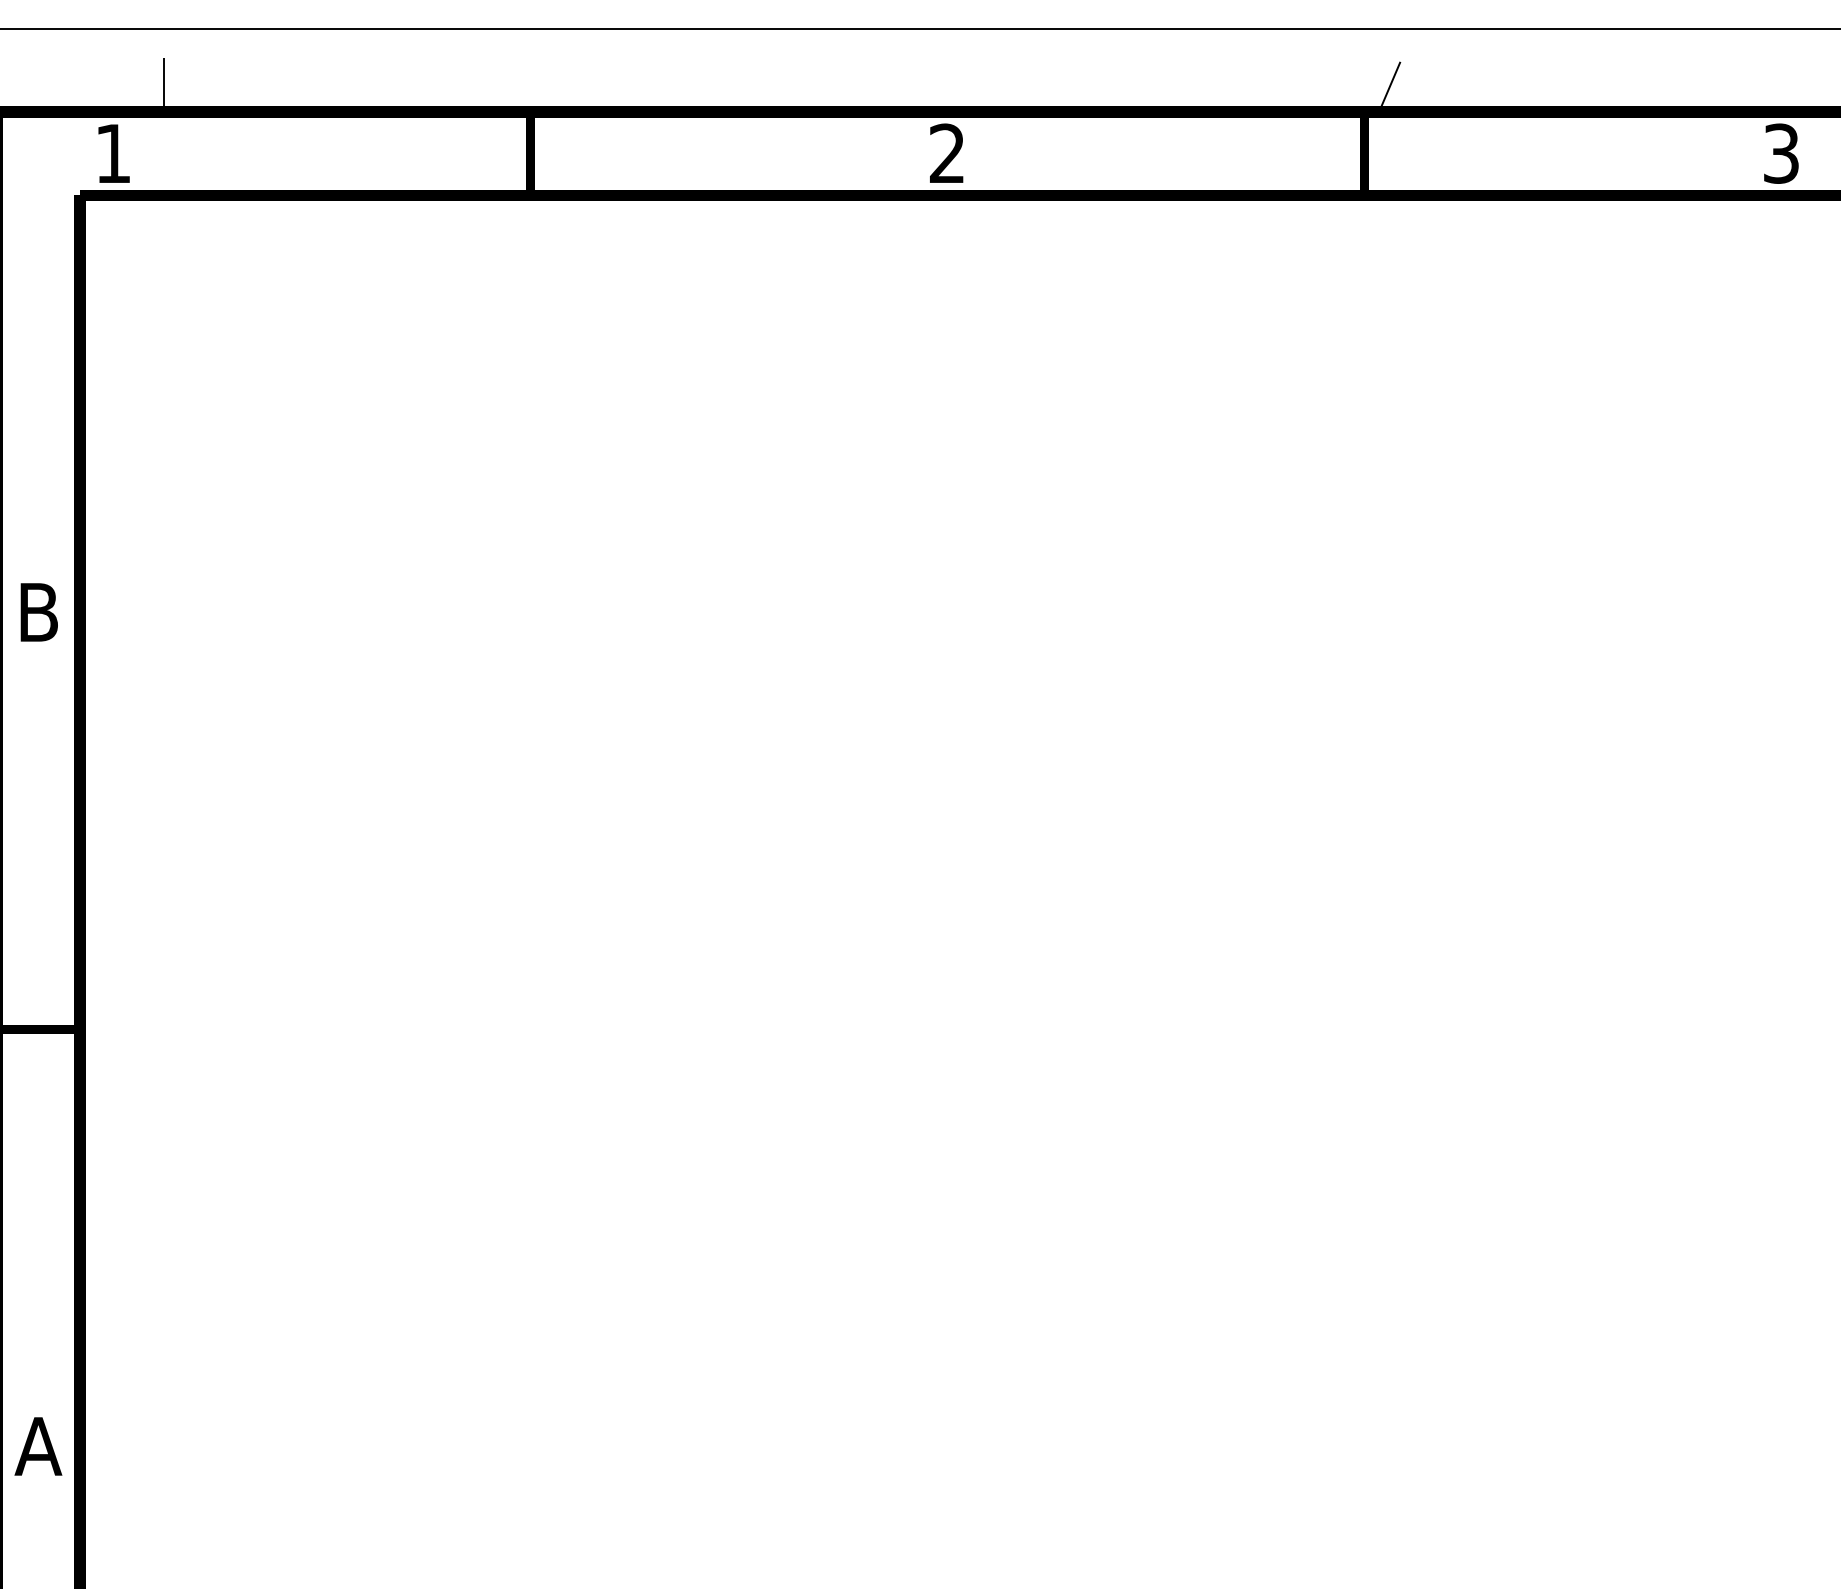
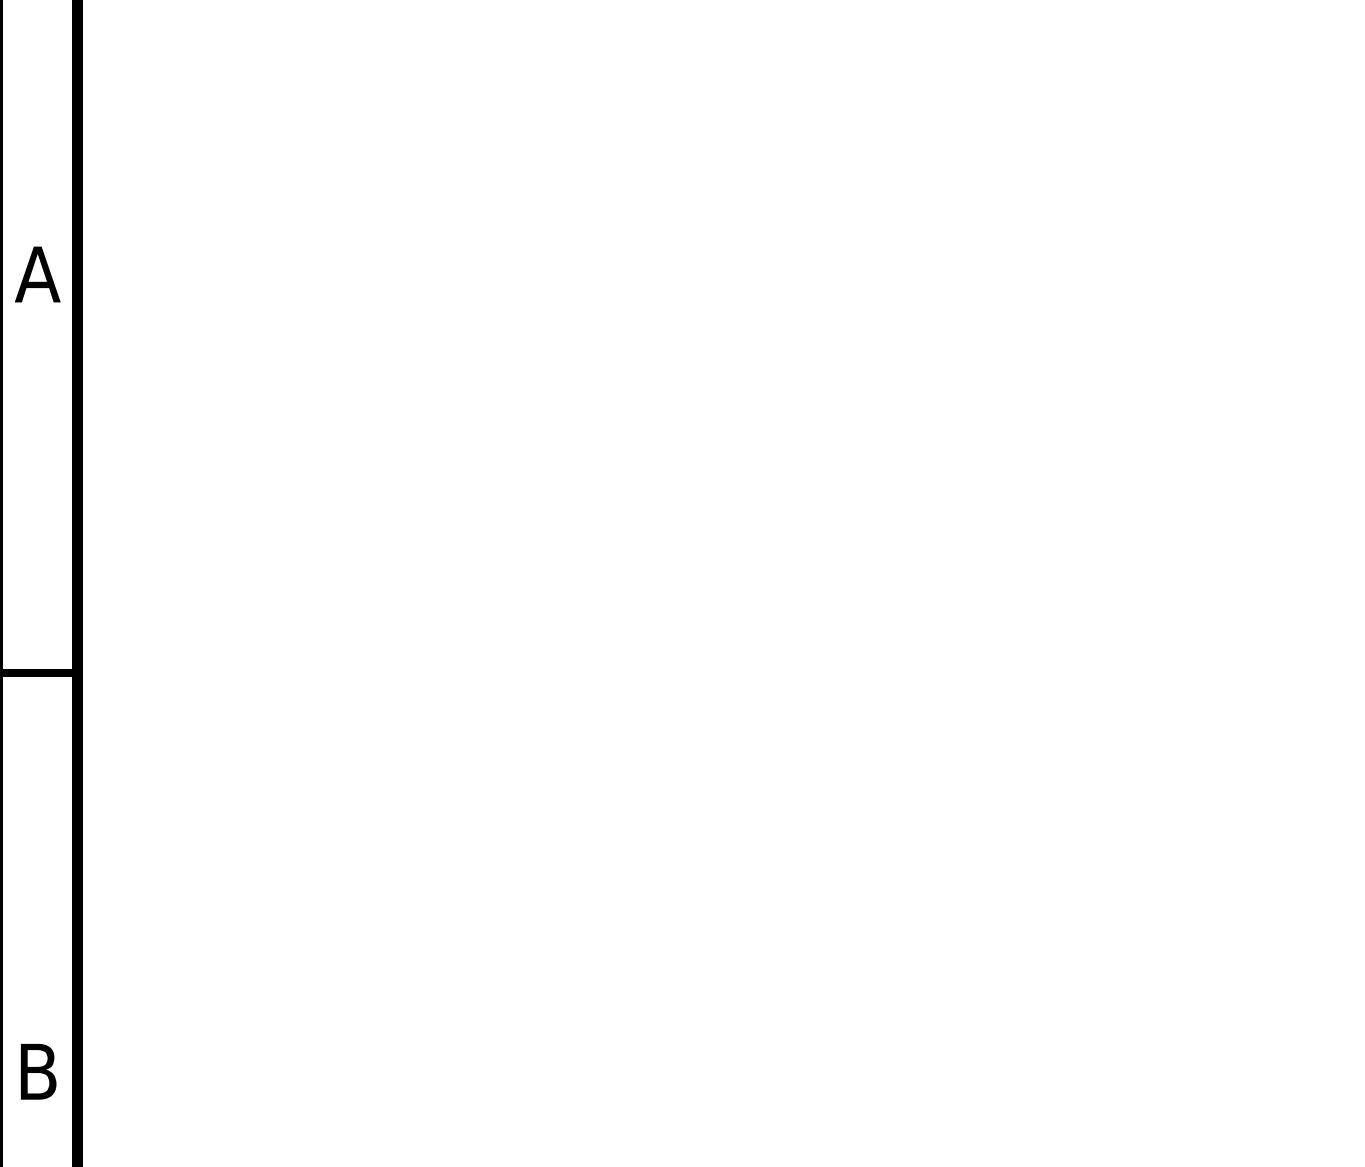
text: (38, 612) -> (37, 274), B -> A
text: (38, 1446) -> (37, 1071), A -> B

